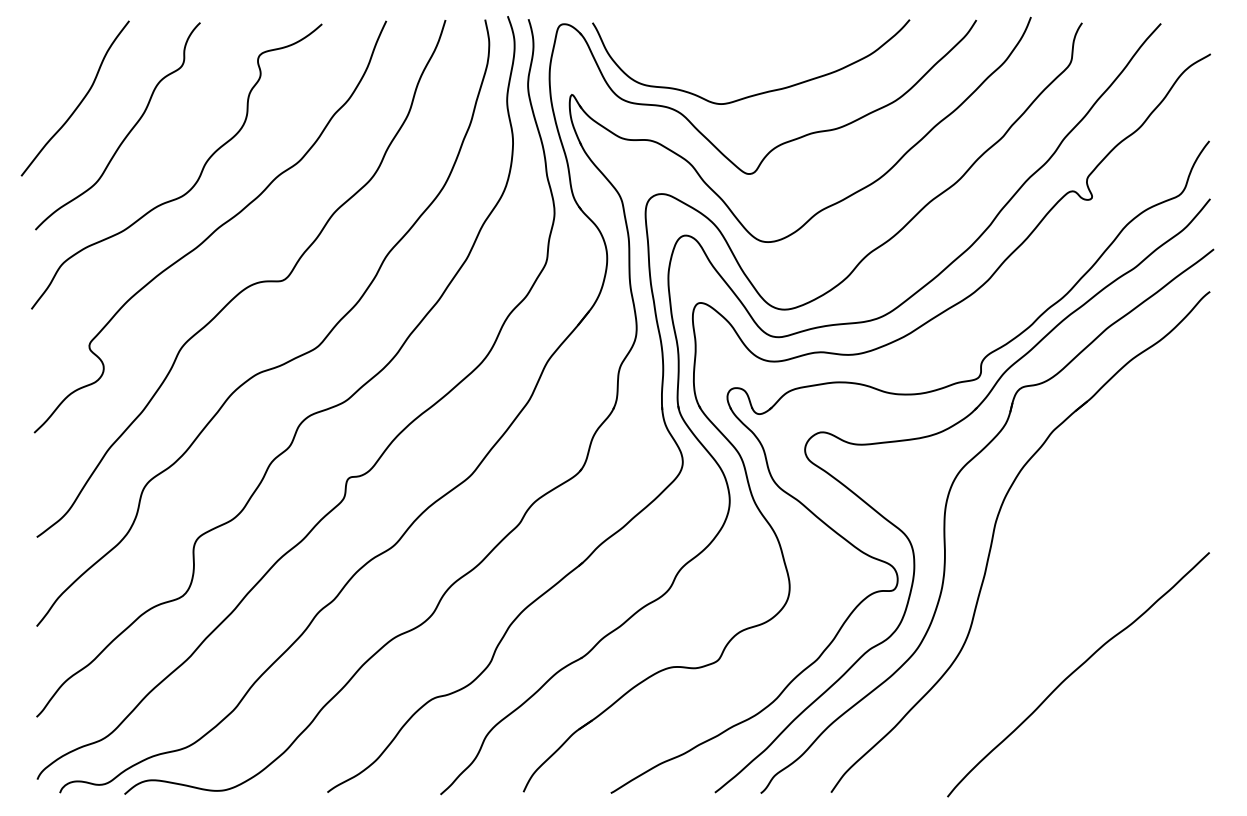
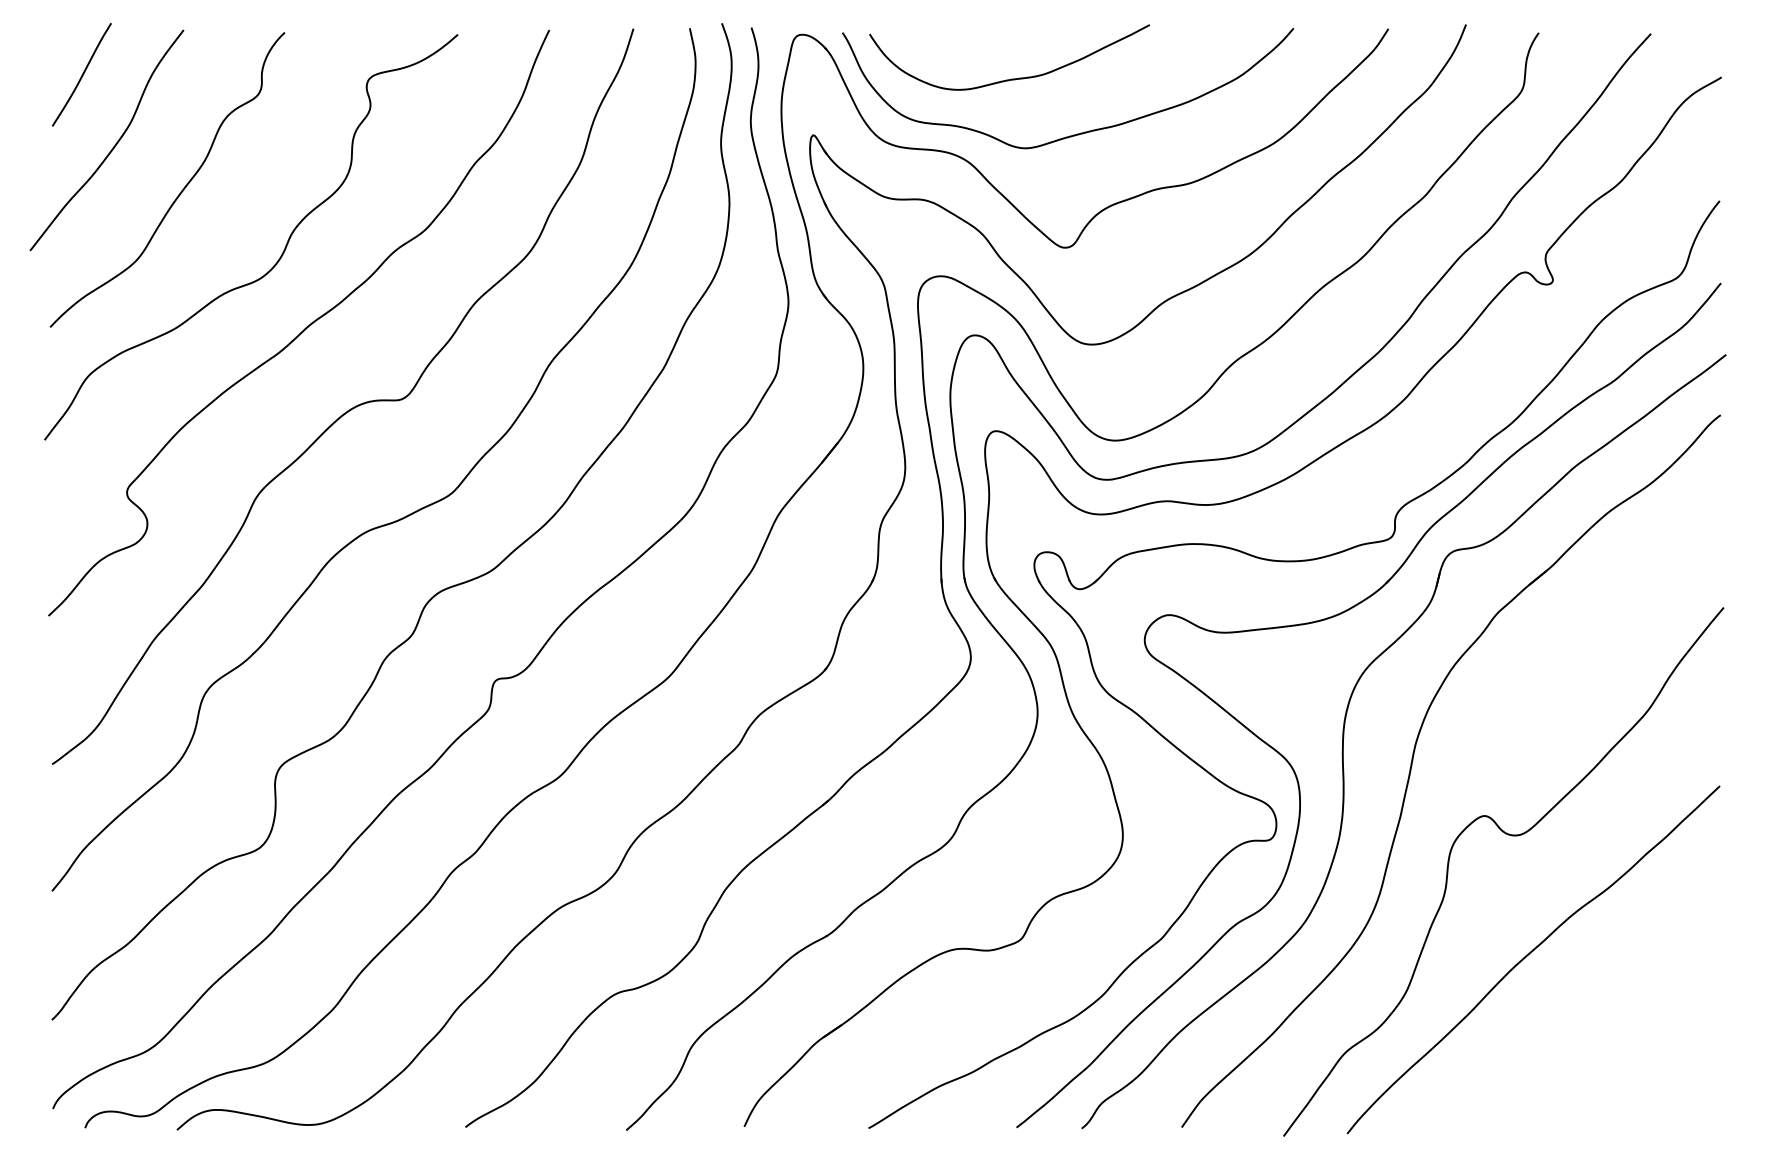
curve: (58, 52) -> (82, 74), added
curve: (711, 54) -> (1011, 78), added
curve: (1063, 588) -> (1511, 836), added

